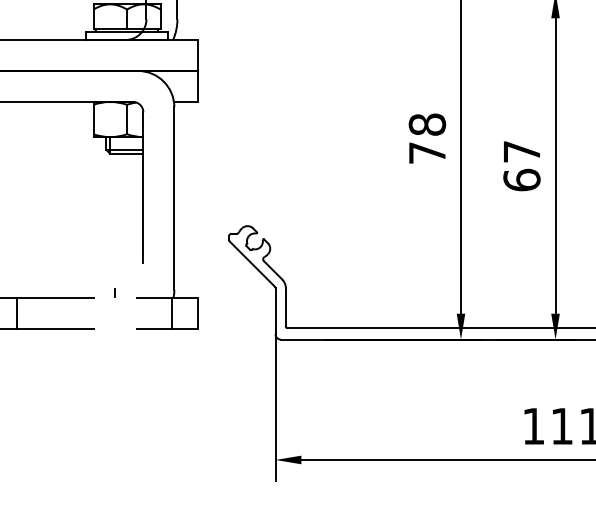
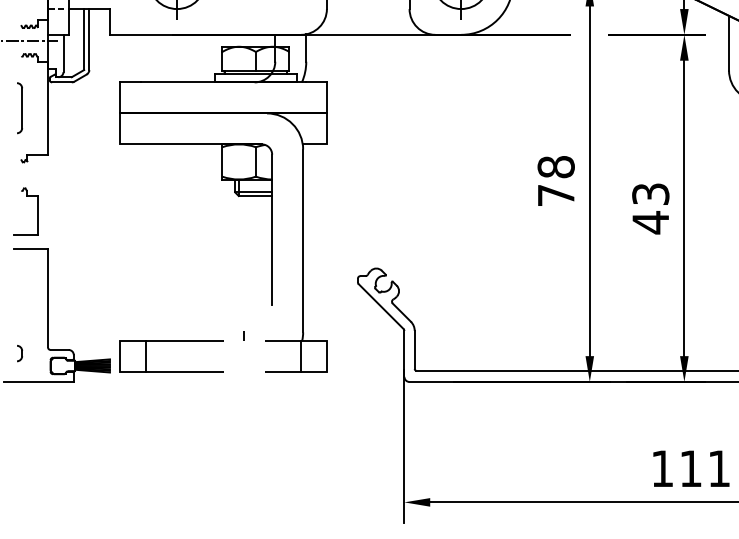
text: (521, 166) -> (650, 208), 67 -> 43

